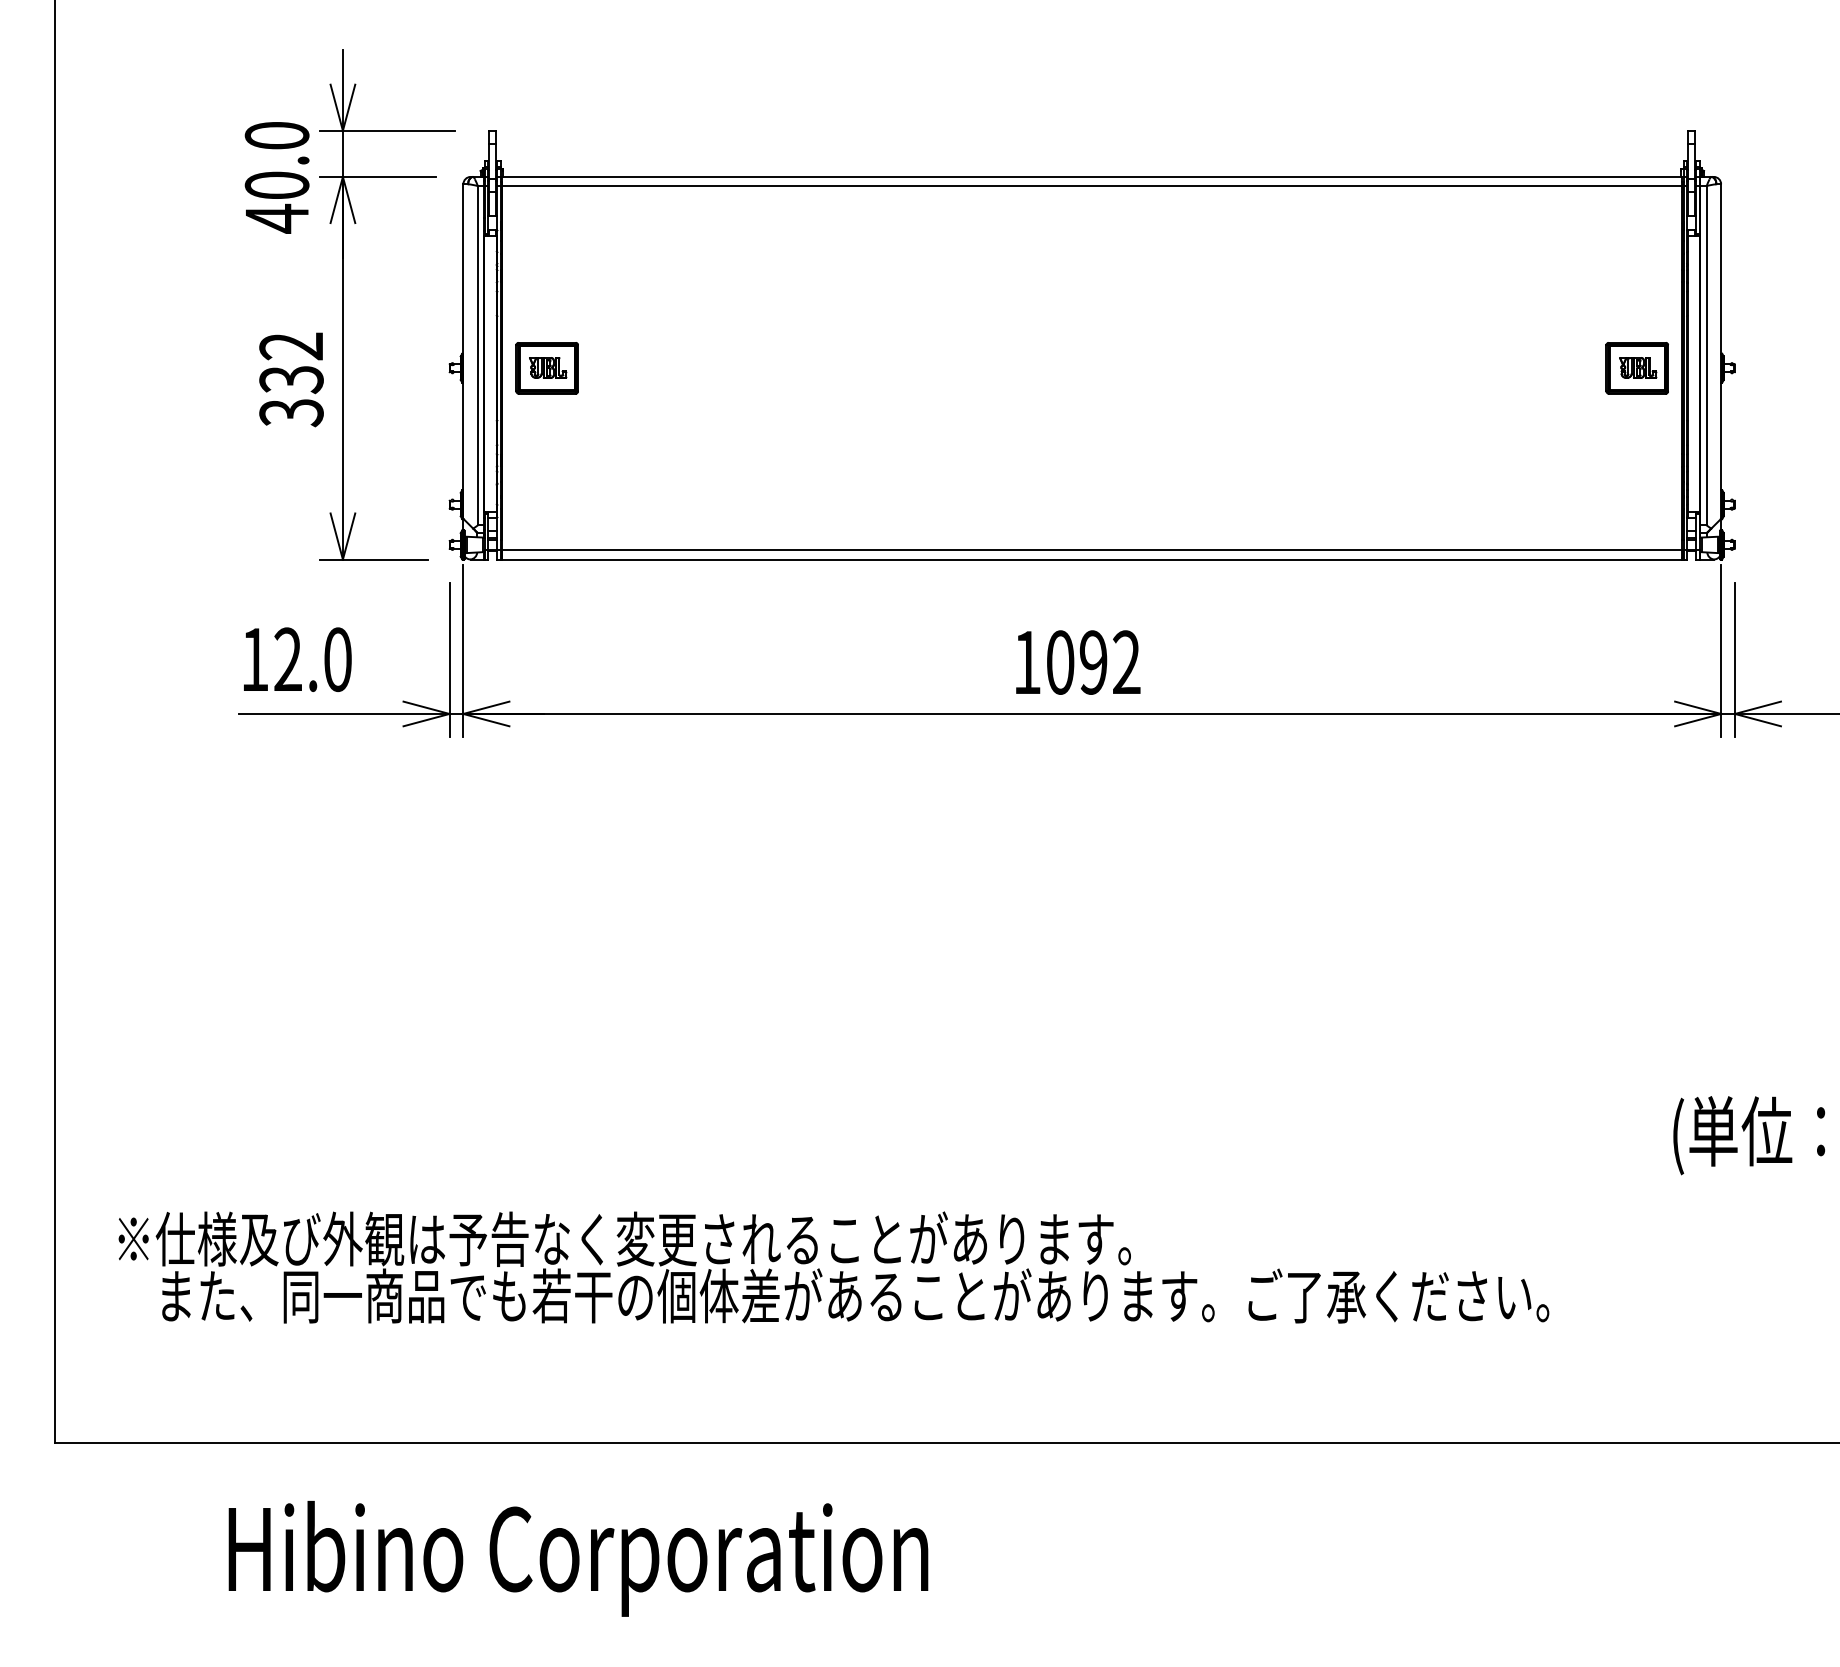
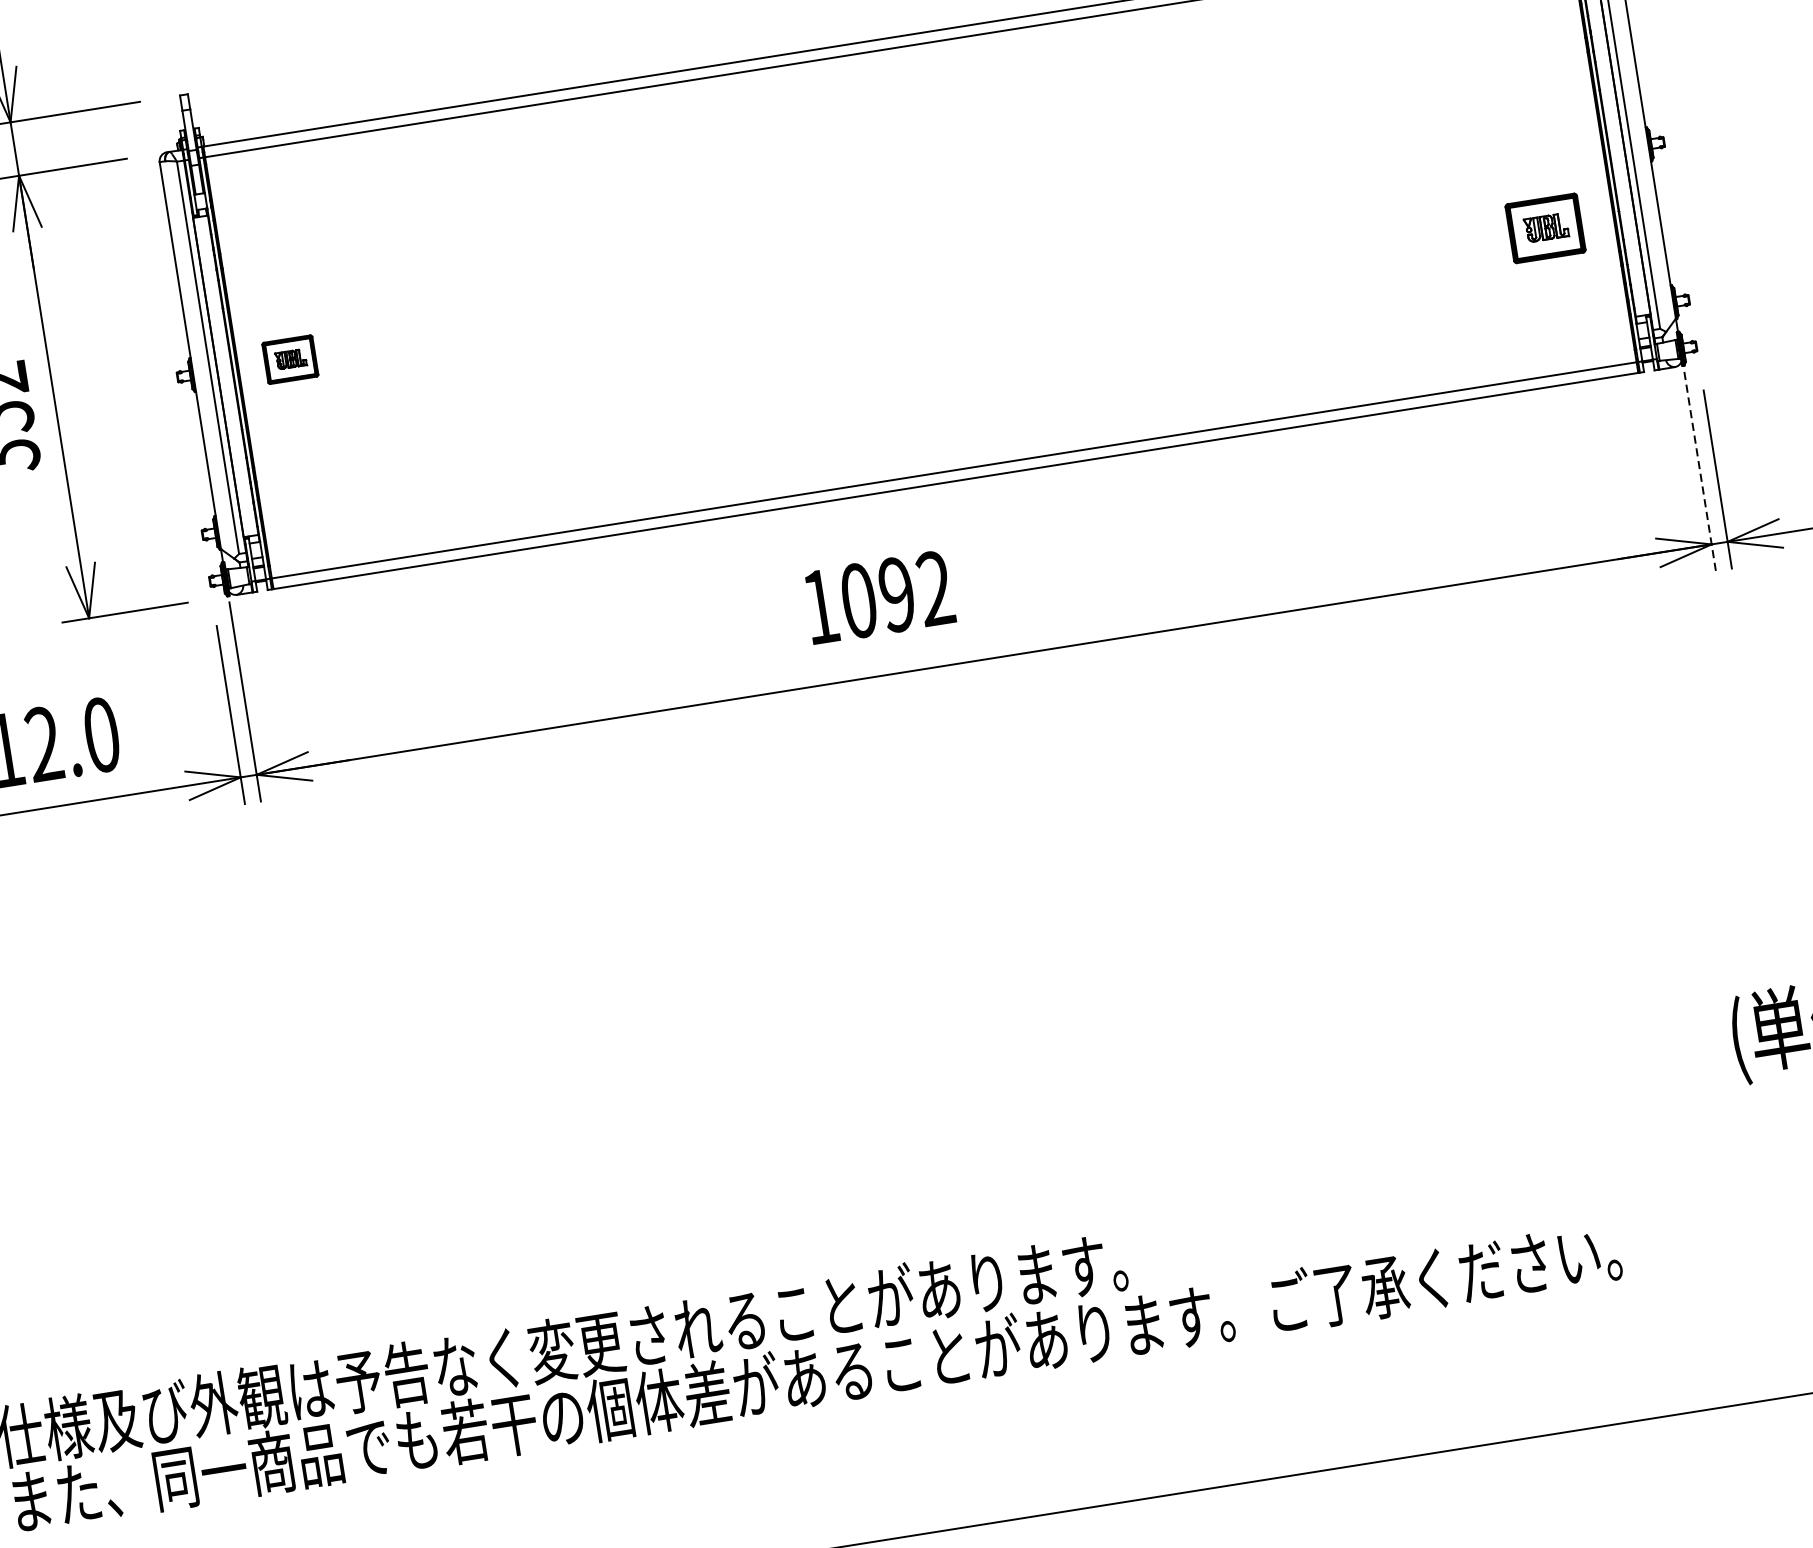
part: (546, 368) -> (289, 360), size x0.7
part: (1636, 368) -> (1544, 228), moved
line: (1721, 651) -> (1700, 472), solid -> dashed
text: (1078, 662) -> (879, 597), moved

